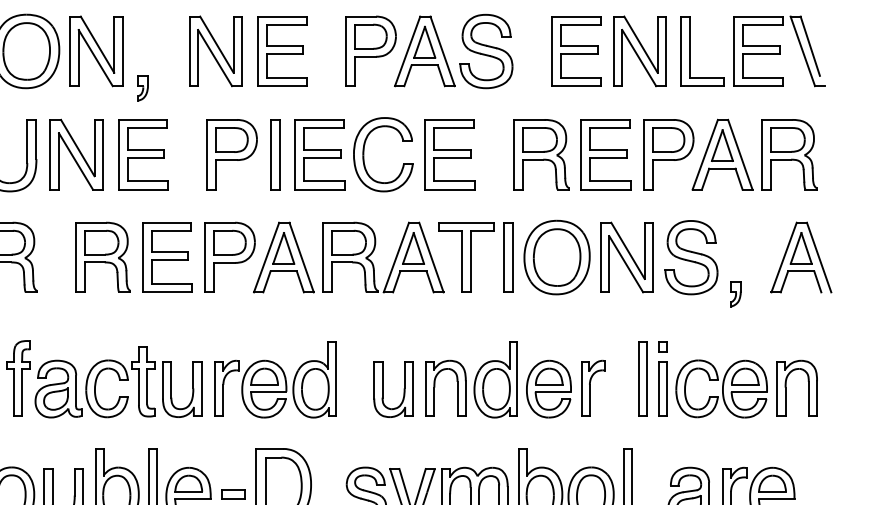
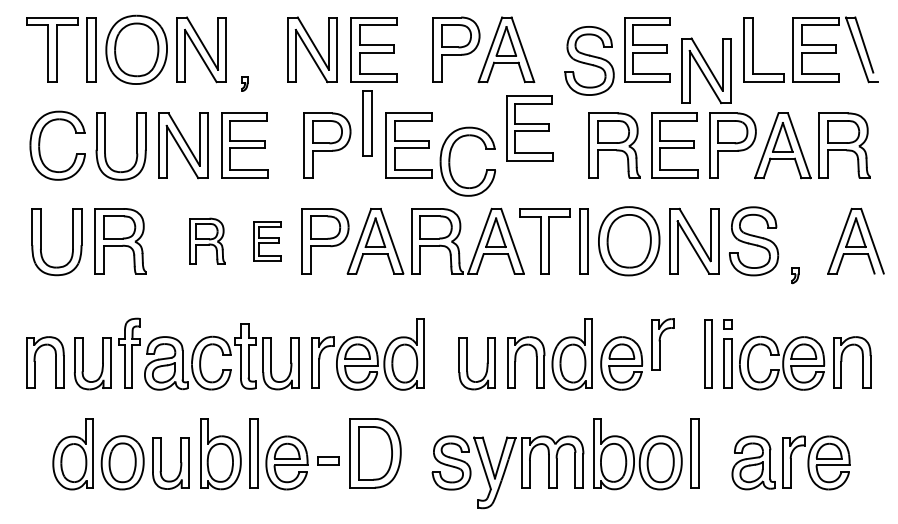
part: (486, 51) -> (589, 60), moved
part: (640, 51) -> (706, 70), moved
part: (142, 88) -> (244, 84), size x0.6
part: (275, 154) -> (367, 123), moved
part: (364, 154) -> (450, 161), moved
part: (449, 154) -> (529, 128), moved
part: (102, 257) -> (207, 241), size x0.7
part: (167, 257) -> (267, 241), size x0.6
part: (736, 294) -> (795, 275), size x0.7
part: (592, 388) -> (662, 344), moved

